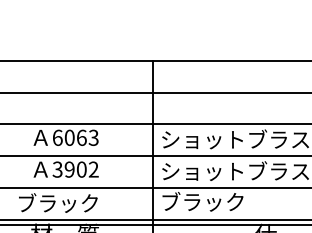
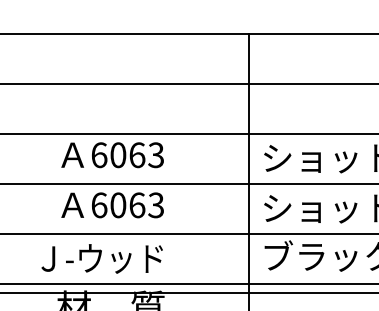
text: (75, 169) -> (127, 205), 3902 -> 6063
text: (58, 202) -> (100, 257), ブラック -> Ｊ-ウッド

